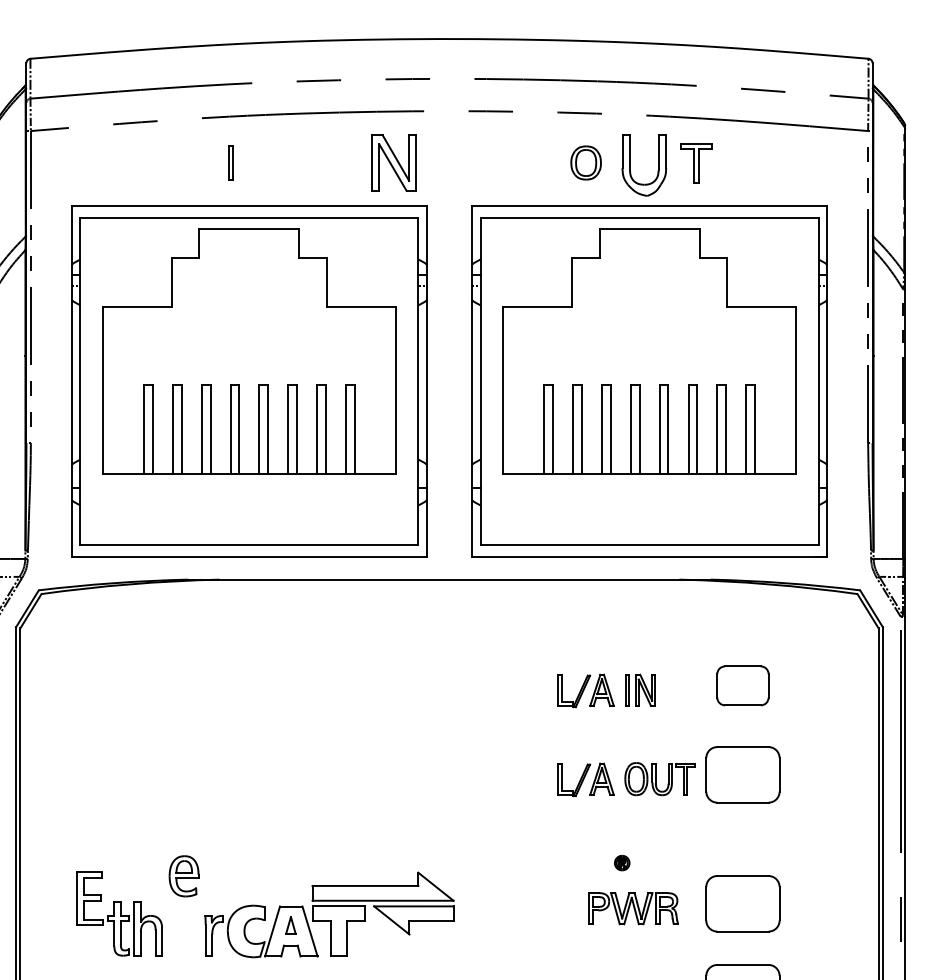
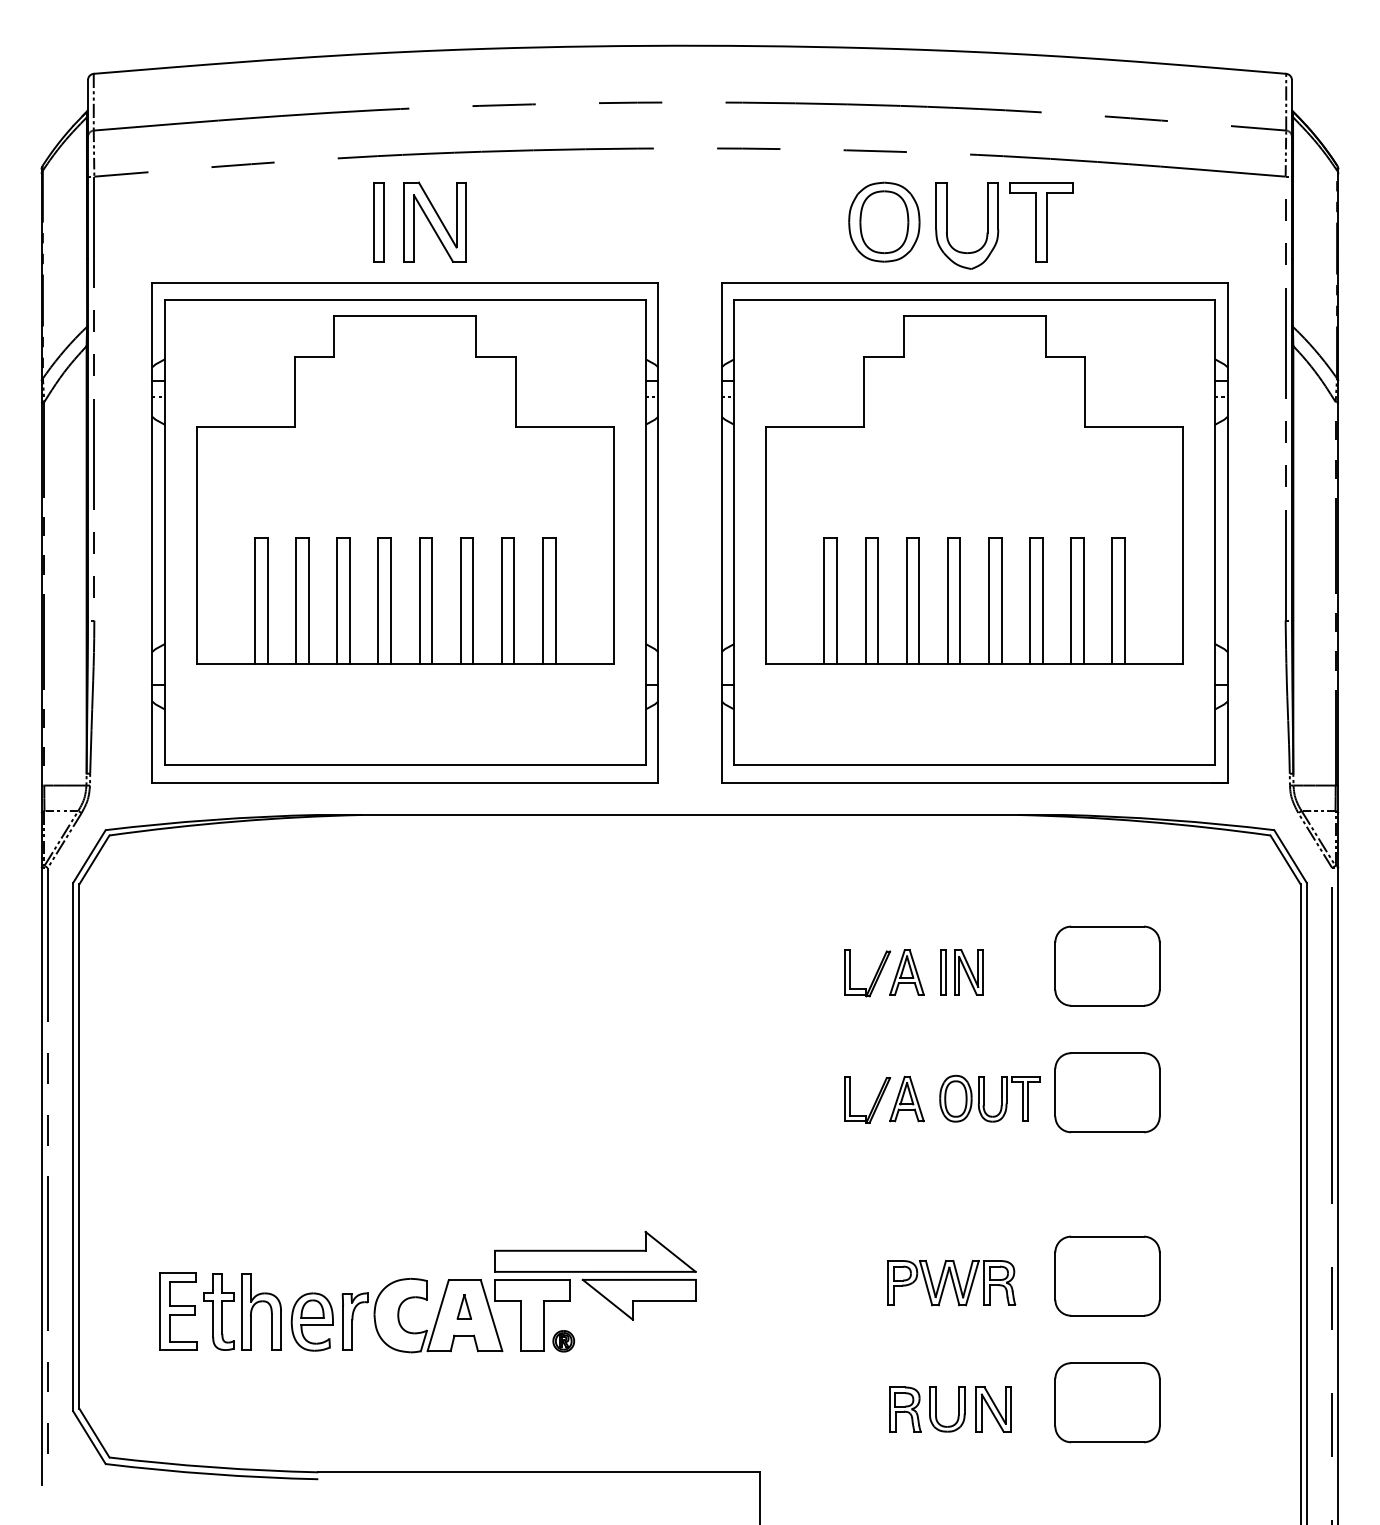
part: (393, 162) -> (434, 221), moved
part: (586, 162) -> (884, 221), size x1.67
part: (230, 163) -> (378, 222), size x1.67
part: (696, 163) -> (1041, 222), size x1.43
part: (742, 685) -> (1107, 965), size x1.43
part: (622, 863) -> (563, 1341), moved
part: (183, 875) -> (311, 1321), moved
part: (90, 898) -> (178, 1311), moved

